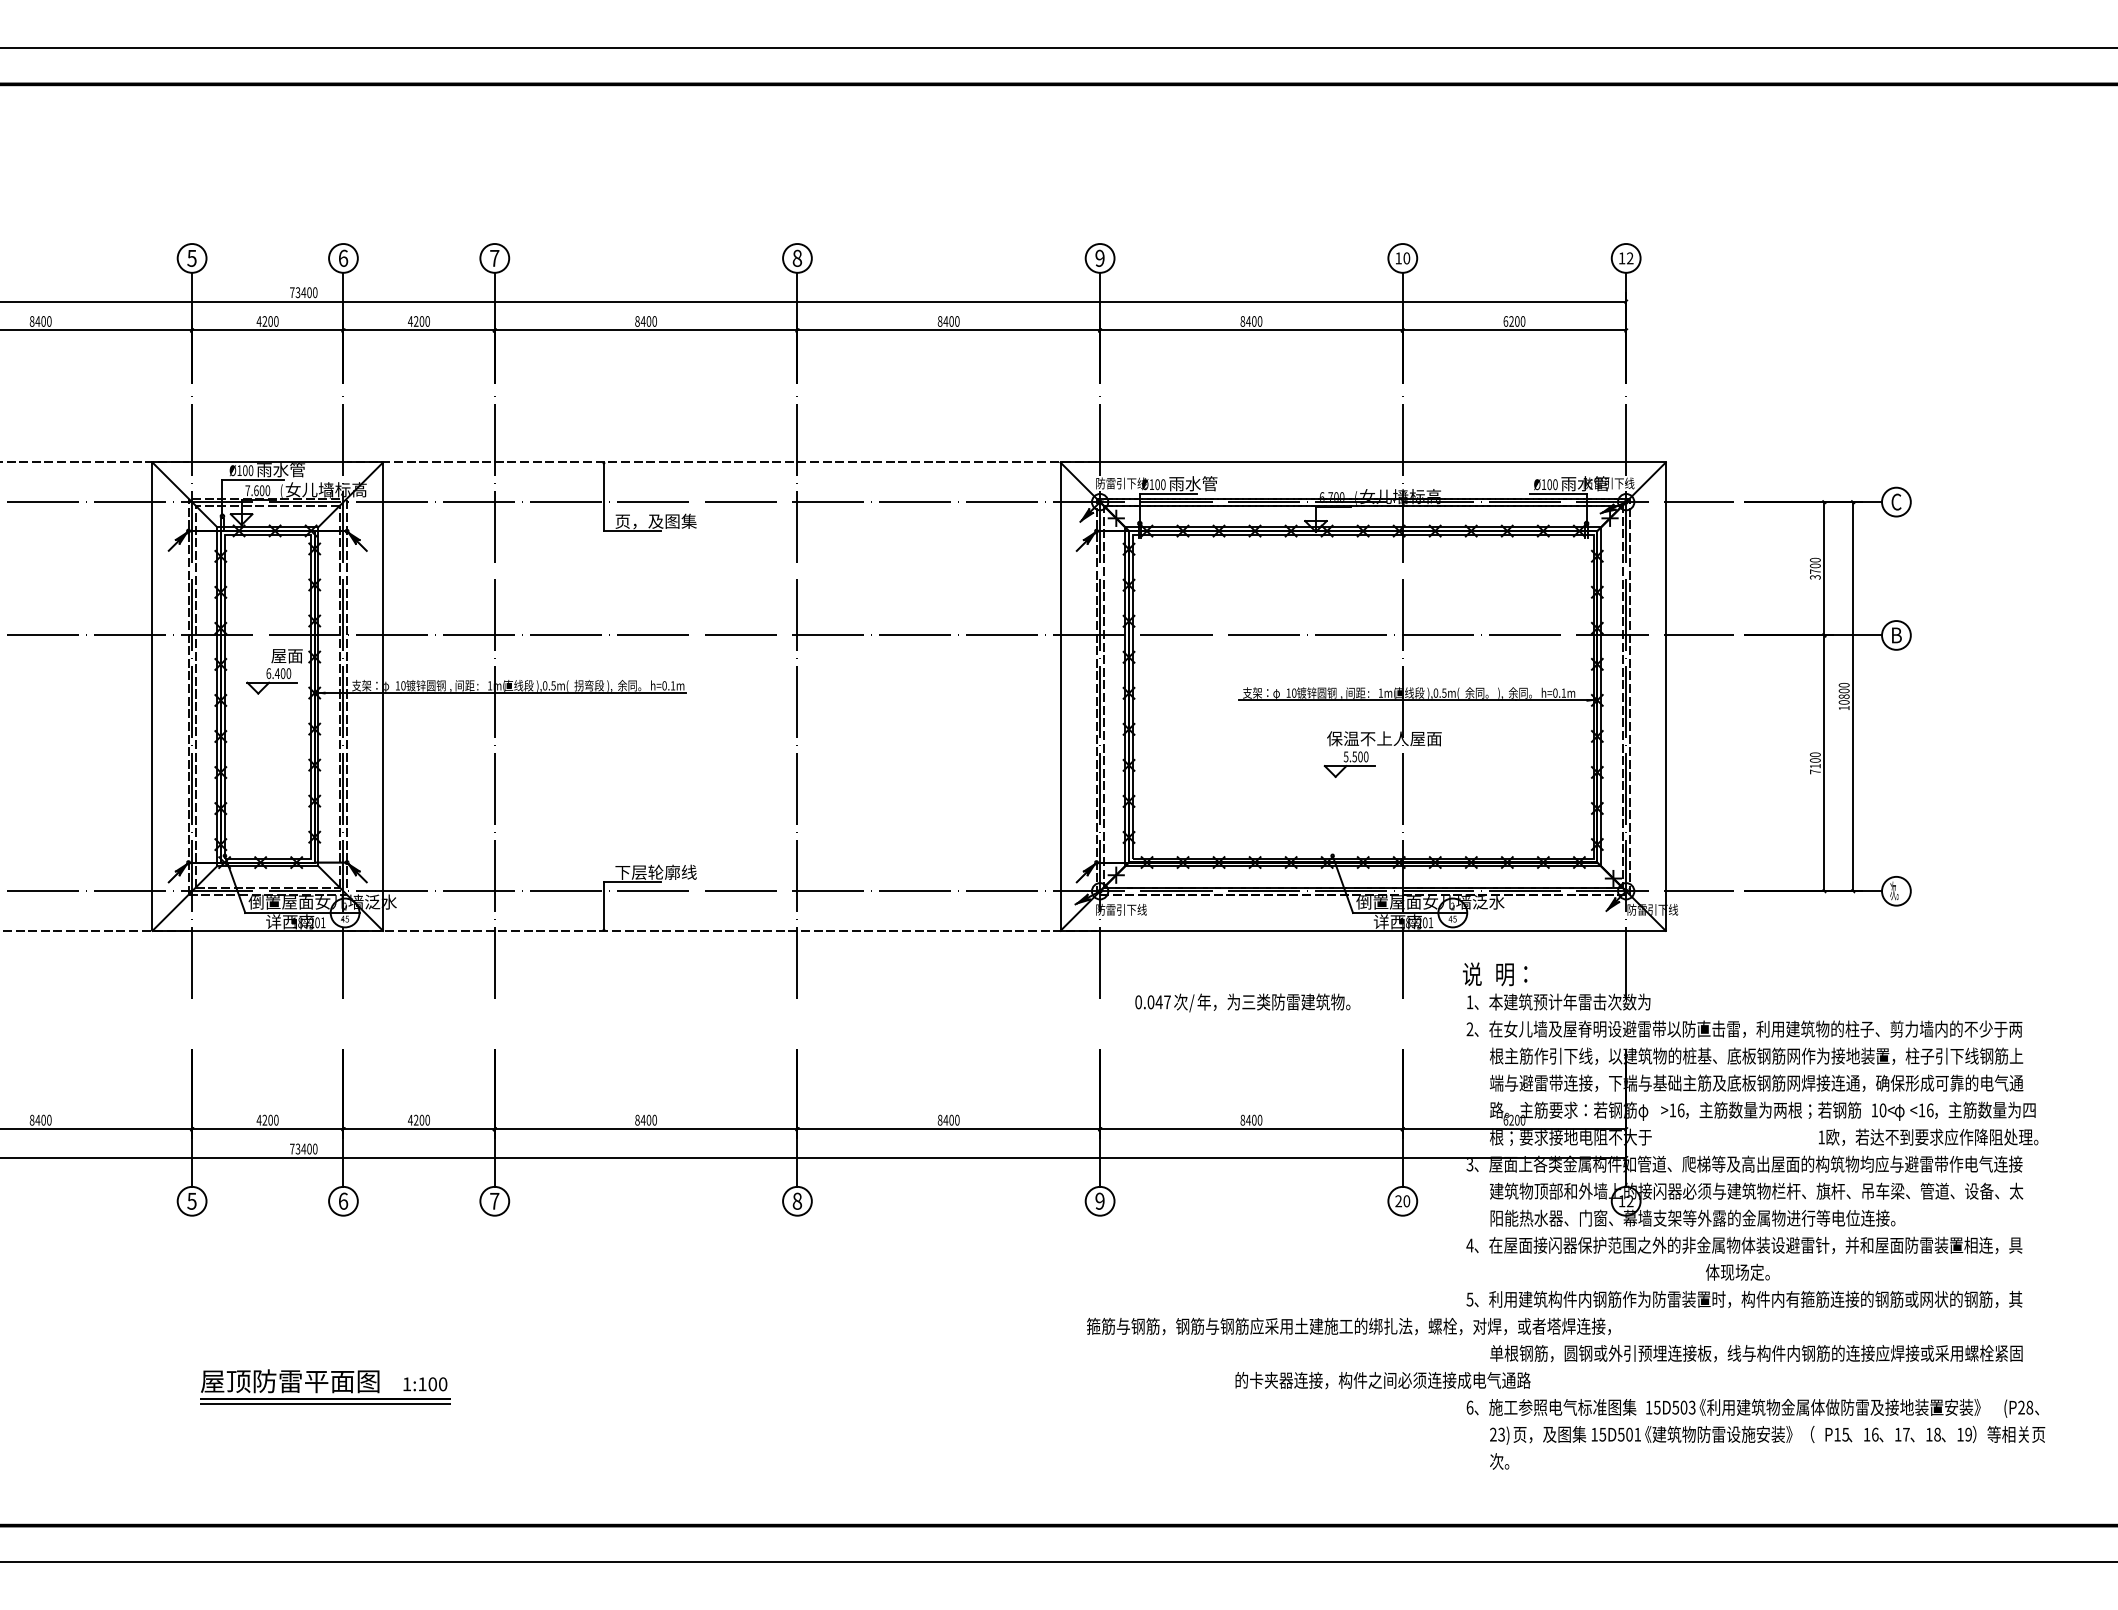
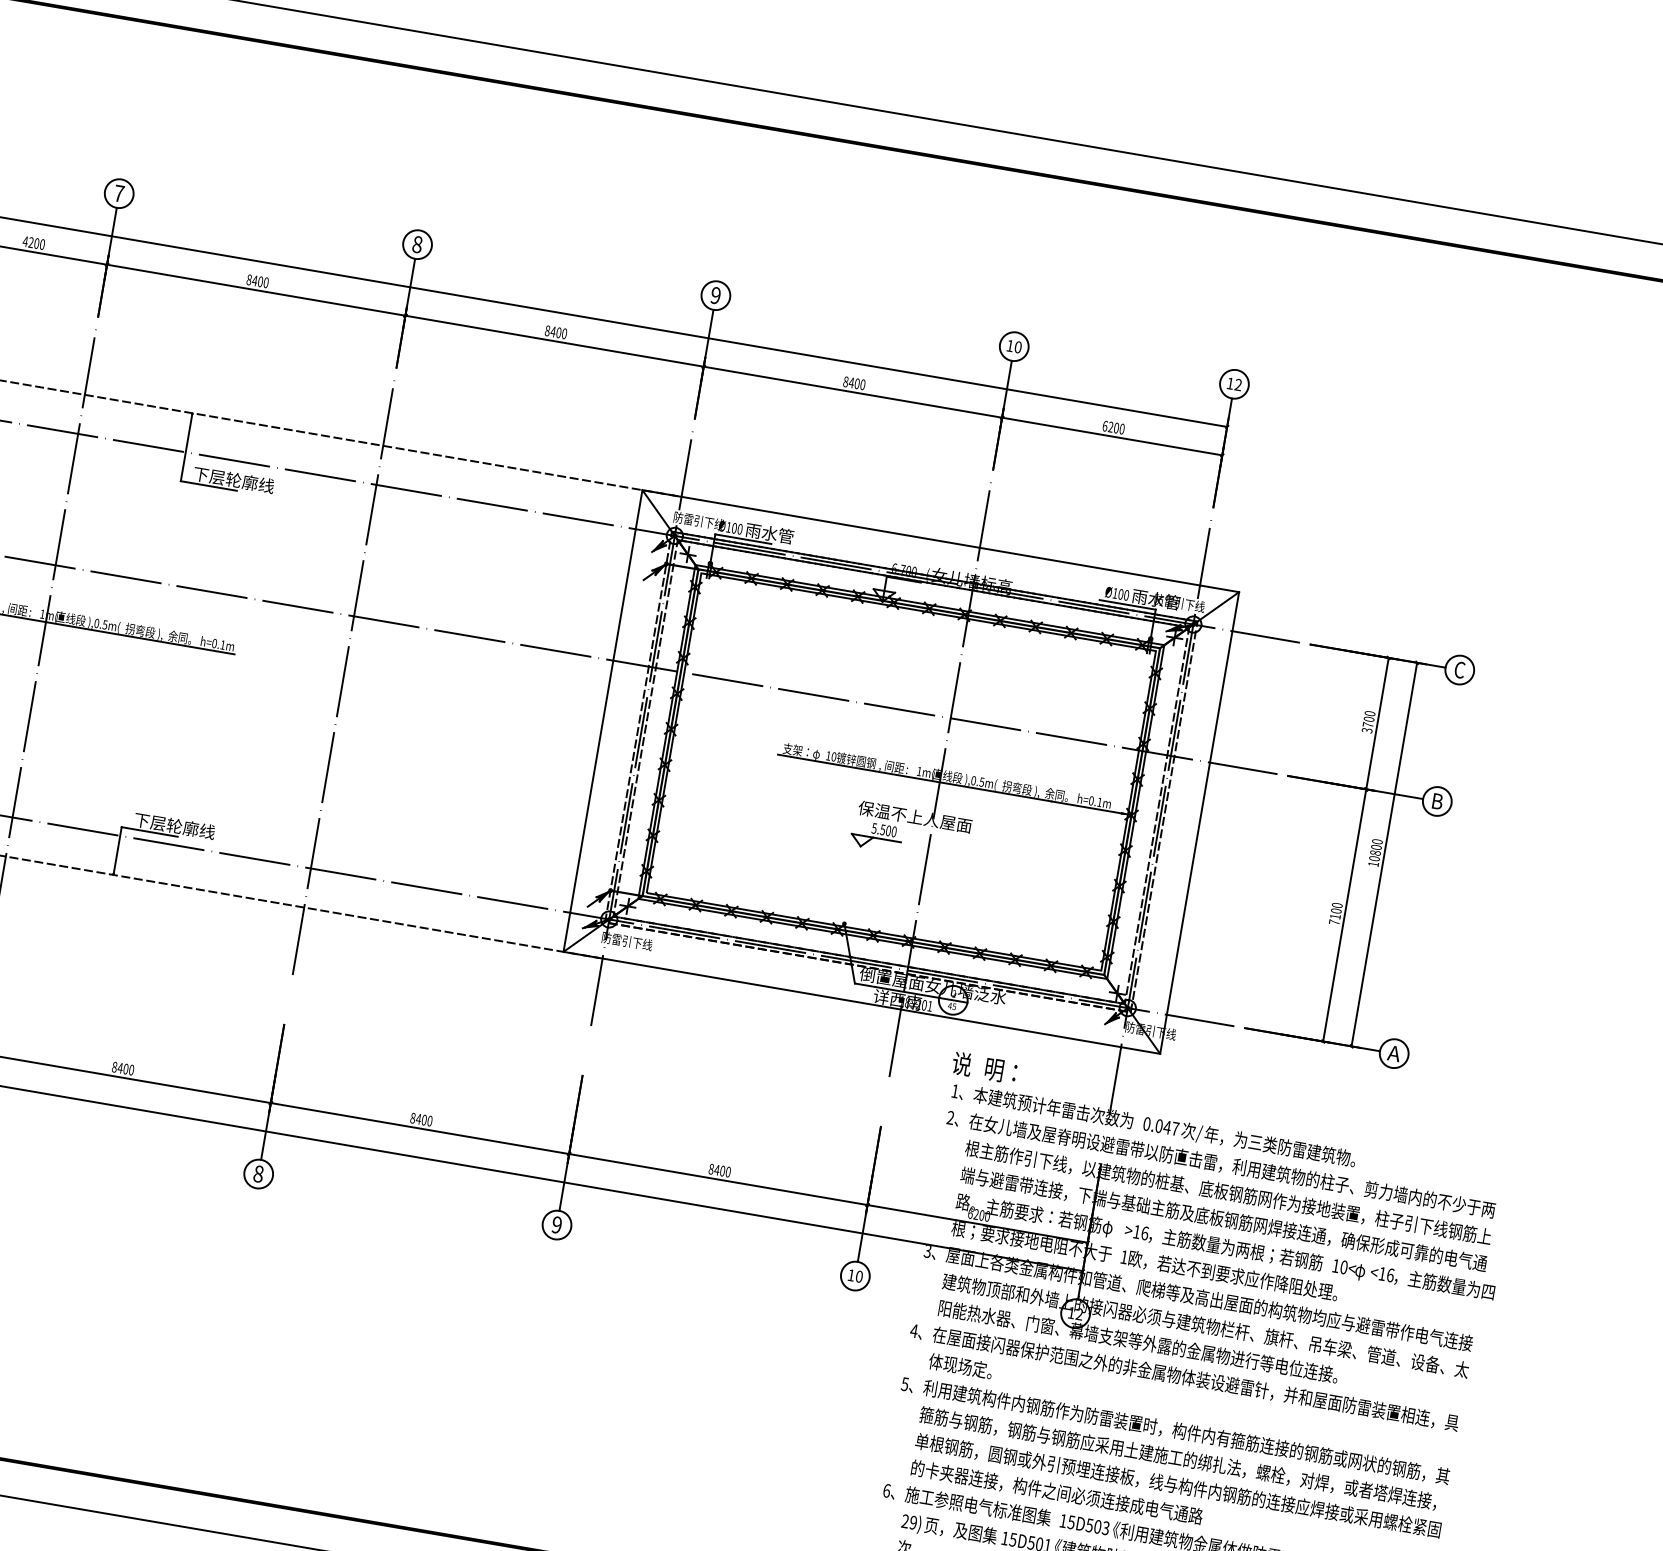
text: (655, 521) -> (233, 480), 页，及图集 -> 下层轮廓线
text: (1479, 692) -> (1016, 787), 余同。 -> 拐弯段
text: (1896, 890) -> (1394, 1052), 次。 -> A
text: (1242, 1002) -> (1249, 1141), moved
text: (1928, 1136) -> (1229, 1274), moved
text: (1398, 1201) -> (851, 1275), 20 -> 10
text: (1737, 1271) -> (960, 1365), moved
text: (1348, 1326) -> (1178, 1458), moved
text: (1382, 1380) -> (1056, 1492), moved
text: (1501, 1434) -> (913, 1522), 23) -> 29)

